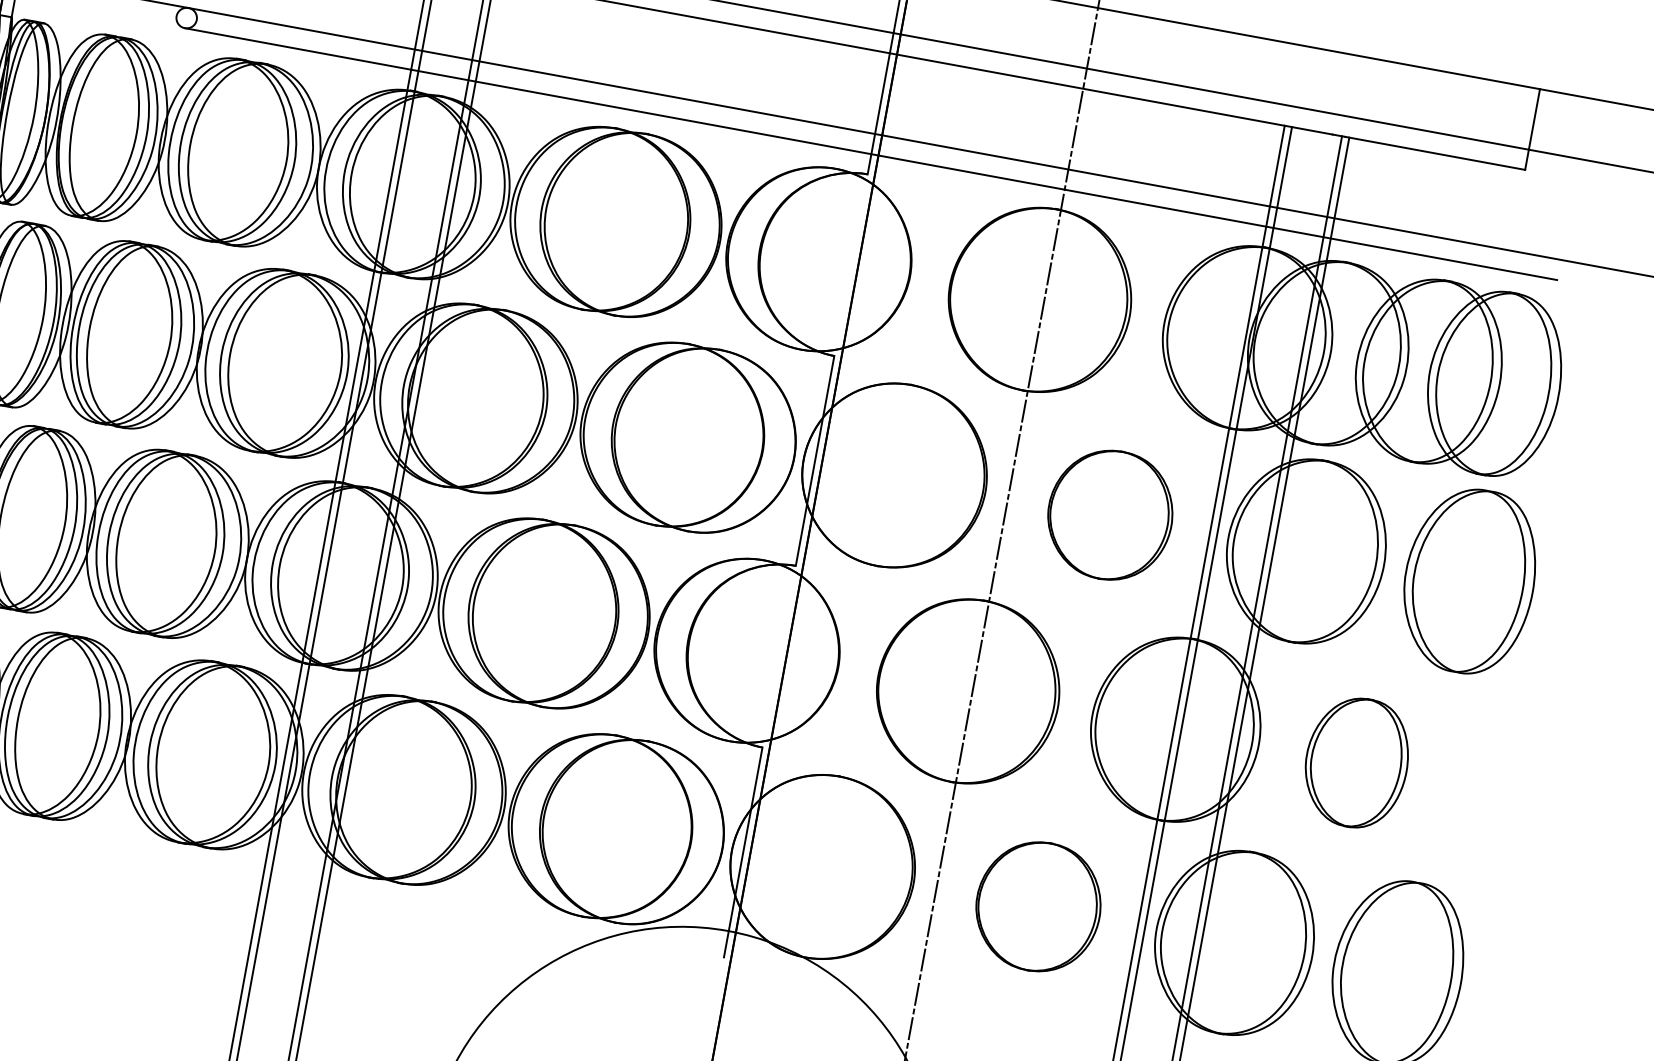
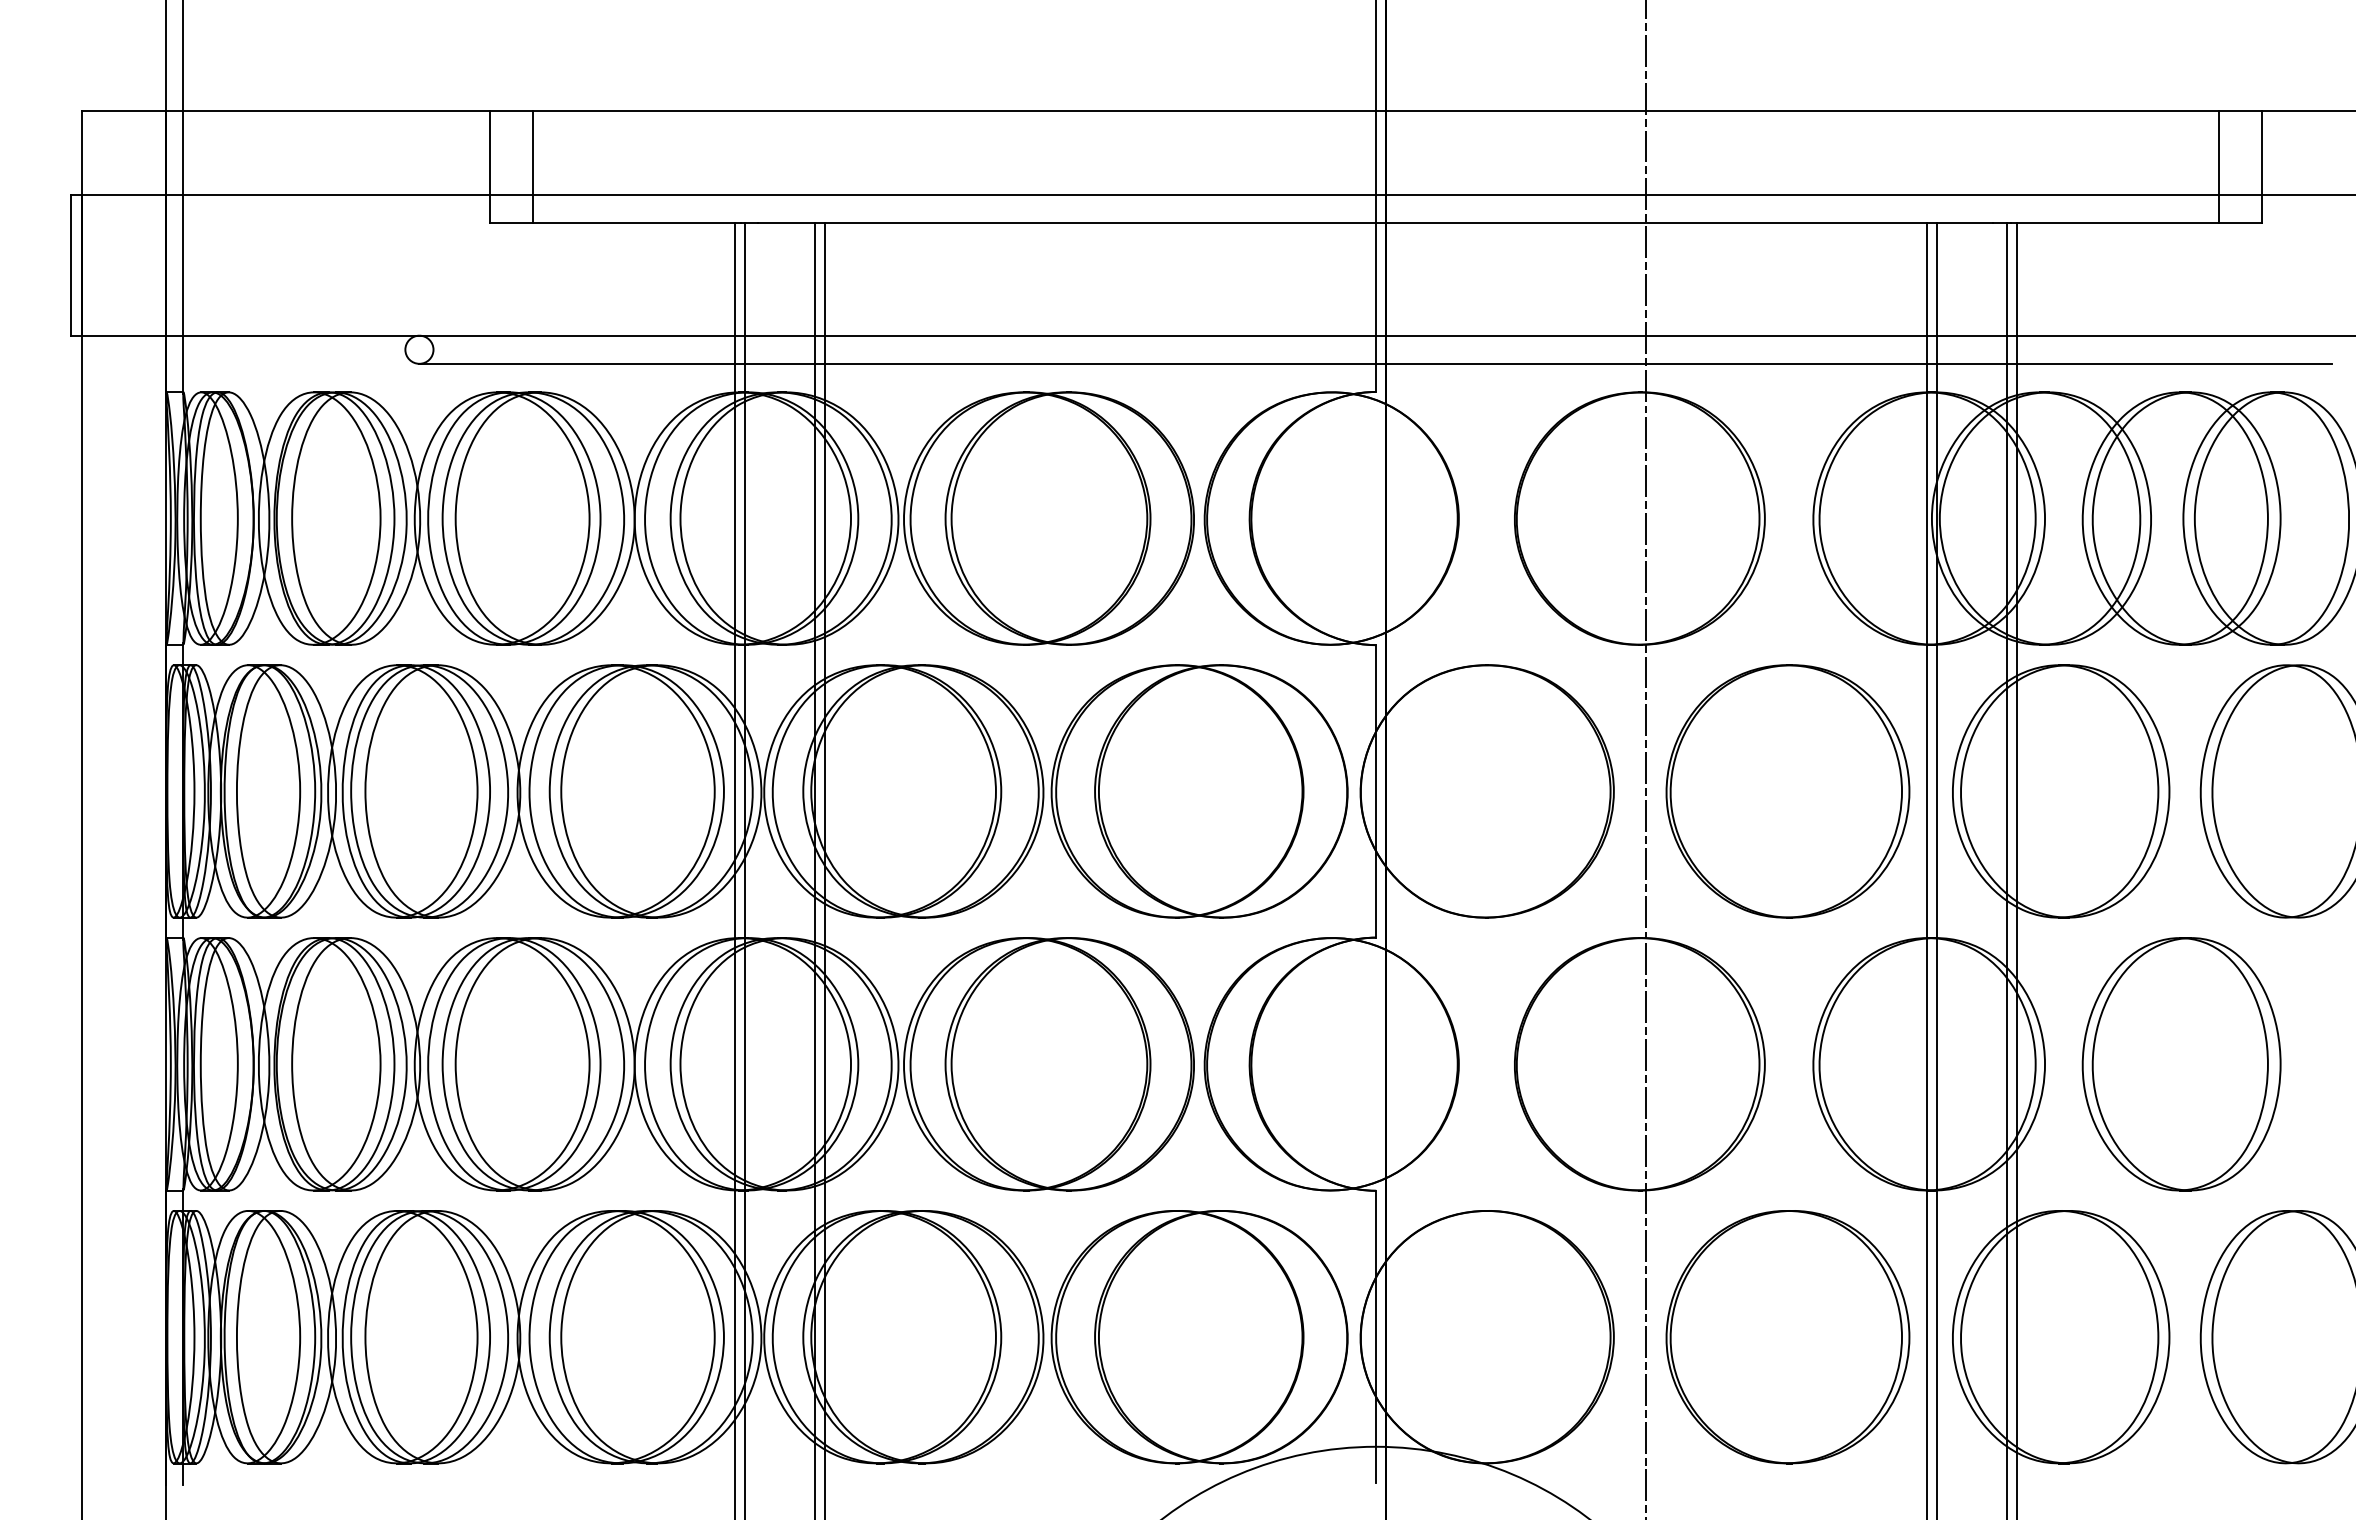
line: (1501, 123) -> (2218, 166), added
part: (1110, 515) -> (1787, 791), size x1.43
part: (1356, 762) -> (2181, 1064), size x1.43
part: (1038, 906) -> (1787, 1337), size x1.43

